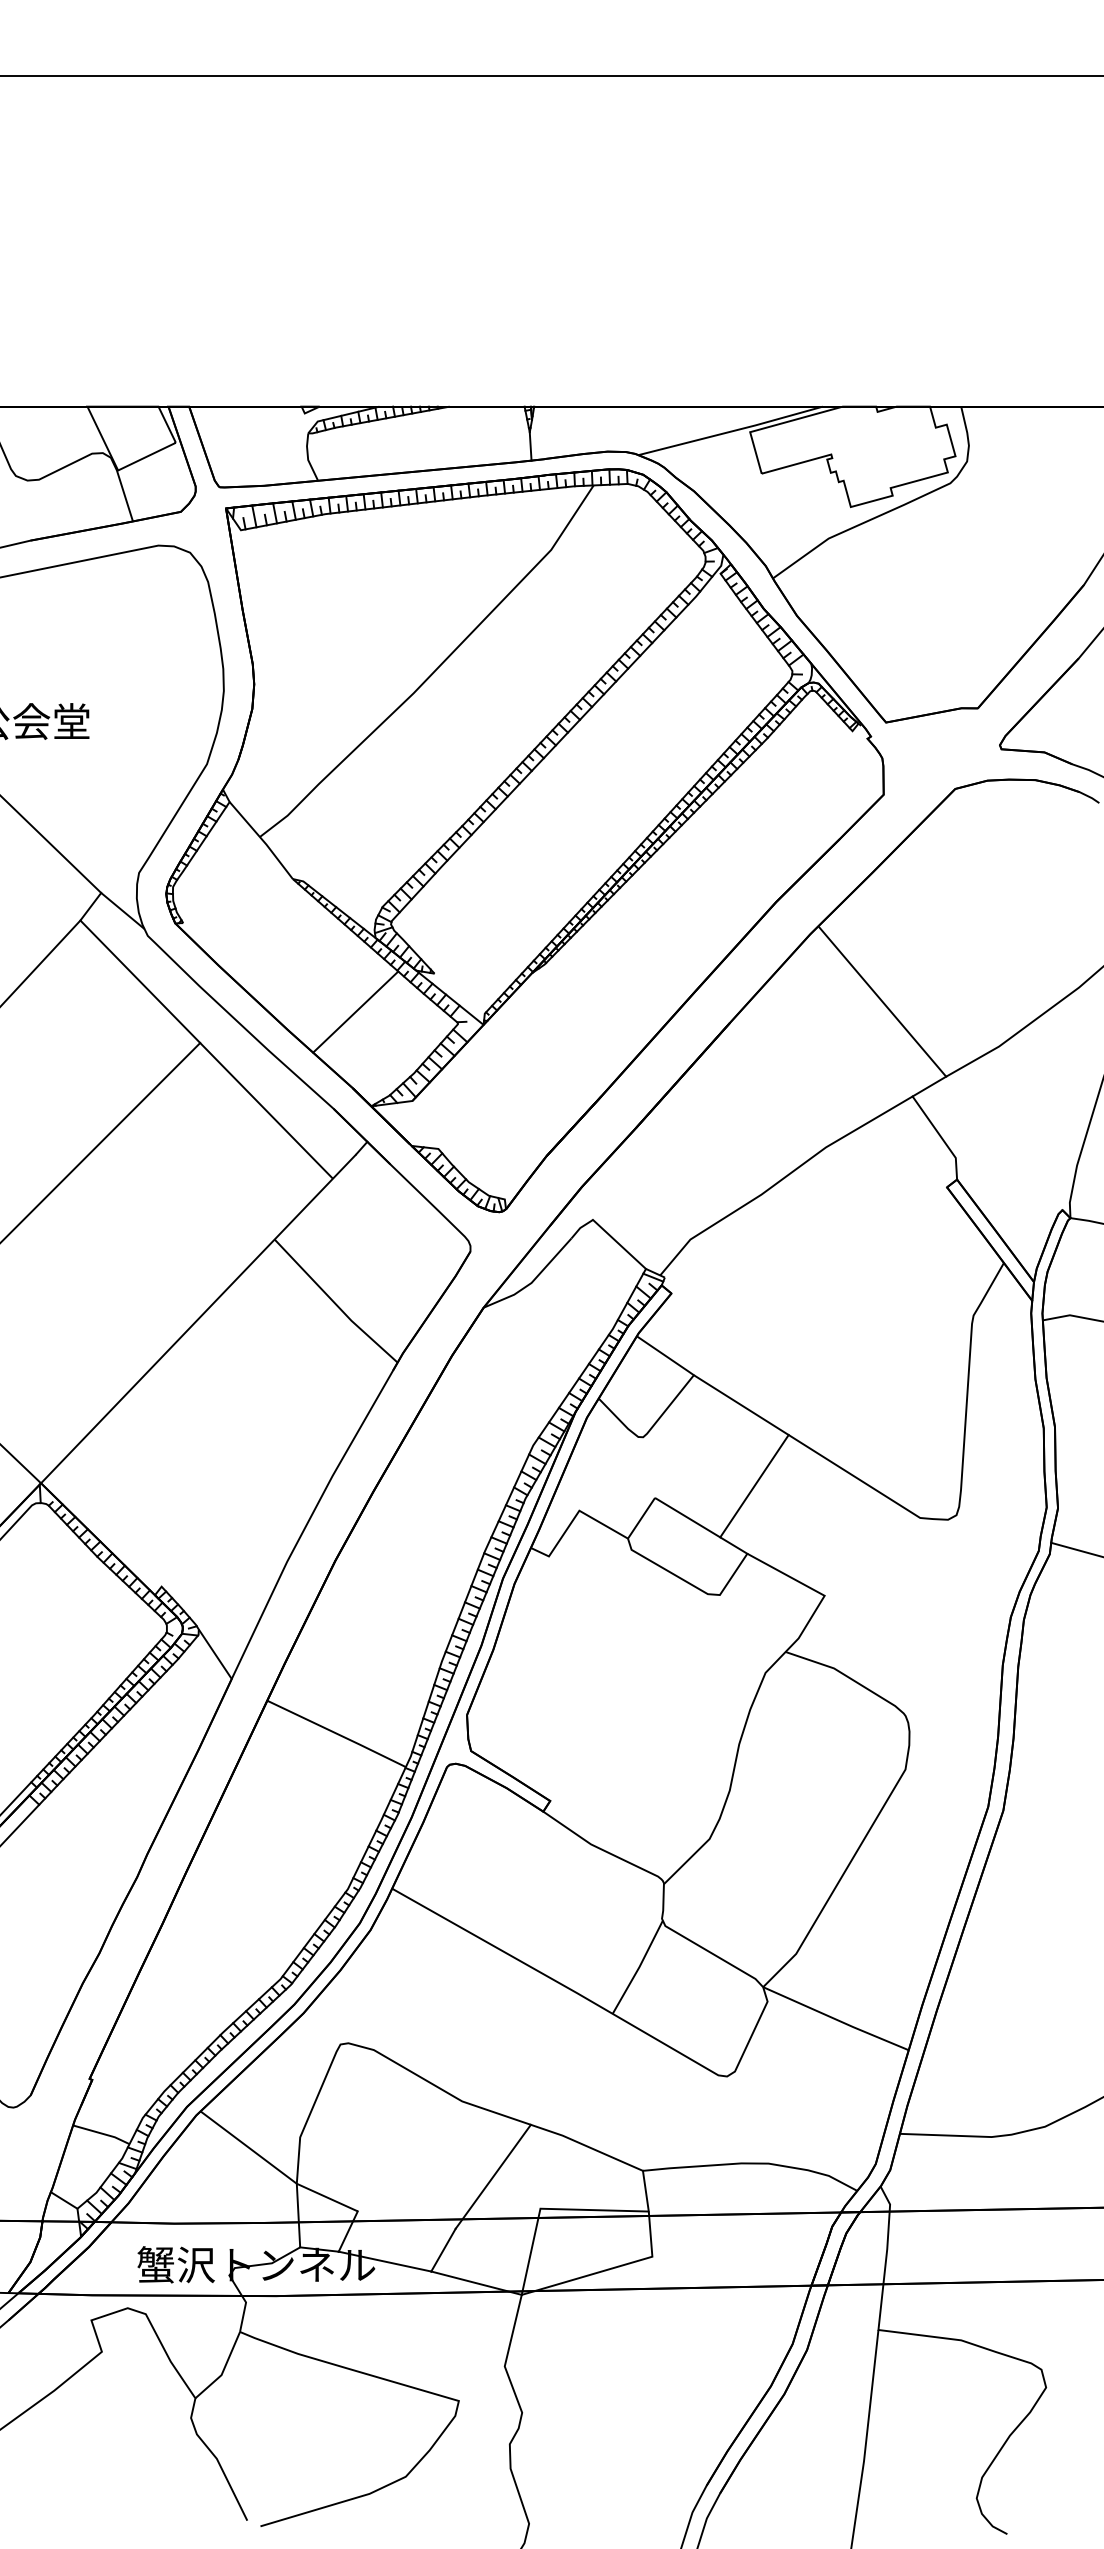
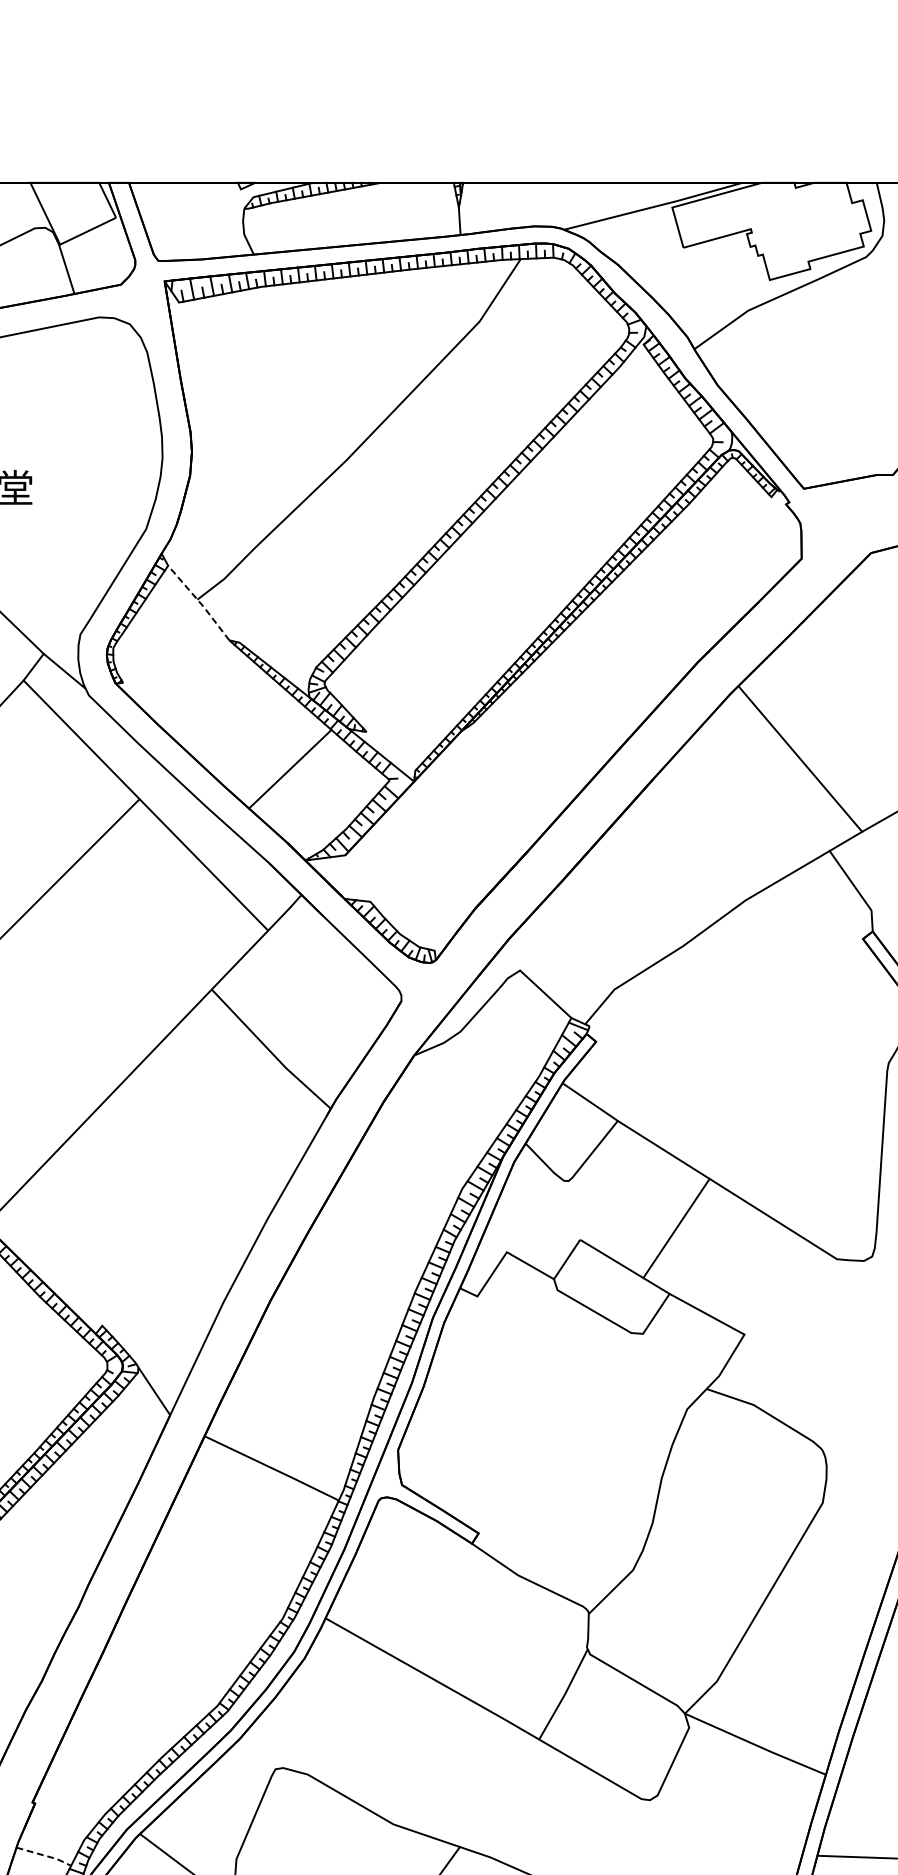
line: (262, 840) -> (199, 603), solid -> dashed
line: (102, 2133) -> (45, 1855), solid -> dashed

